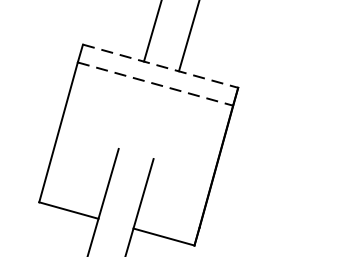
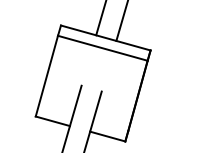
line: (161, 67) -> (106, 38), dashed -> solid
line: (156, 84) -> (103, 48), dashed -> solid

